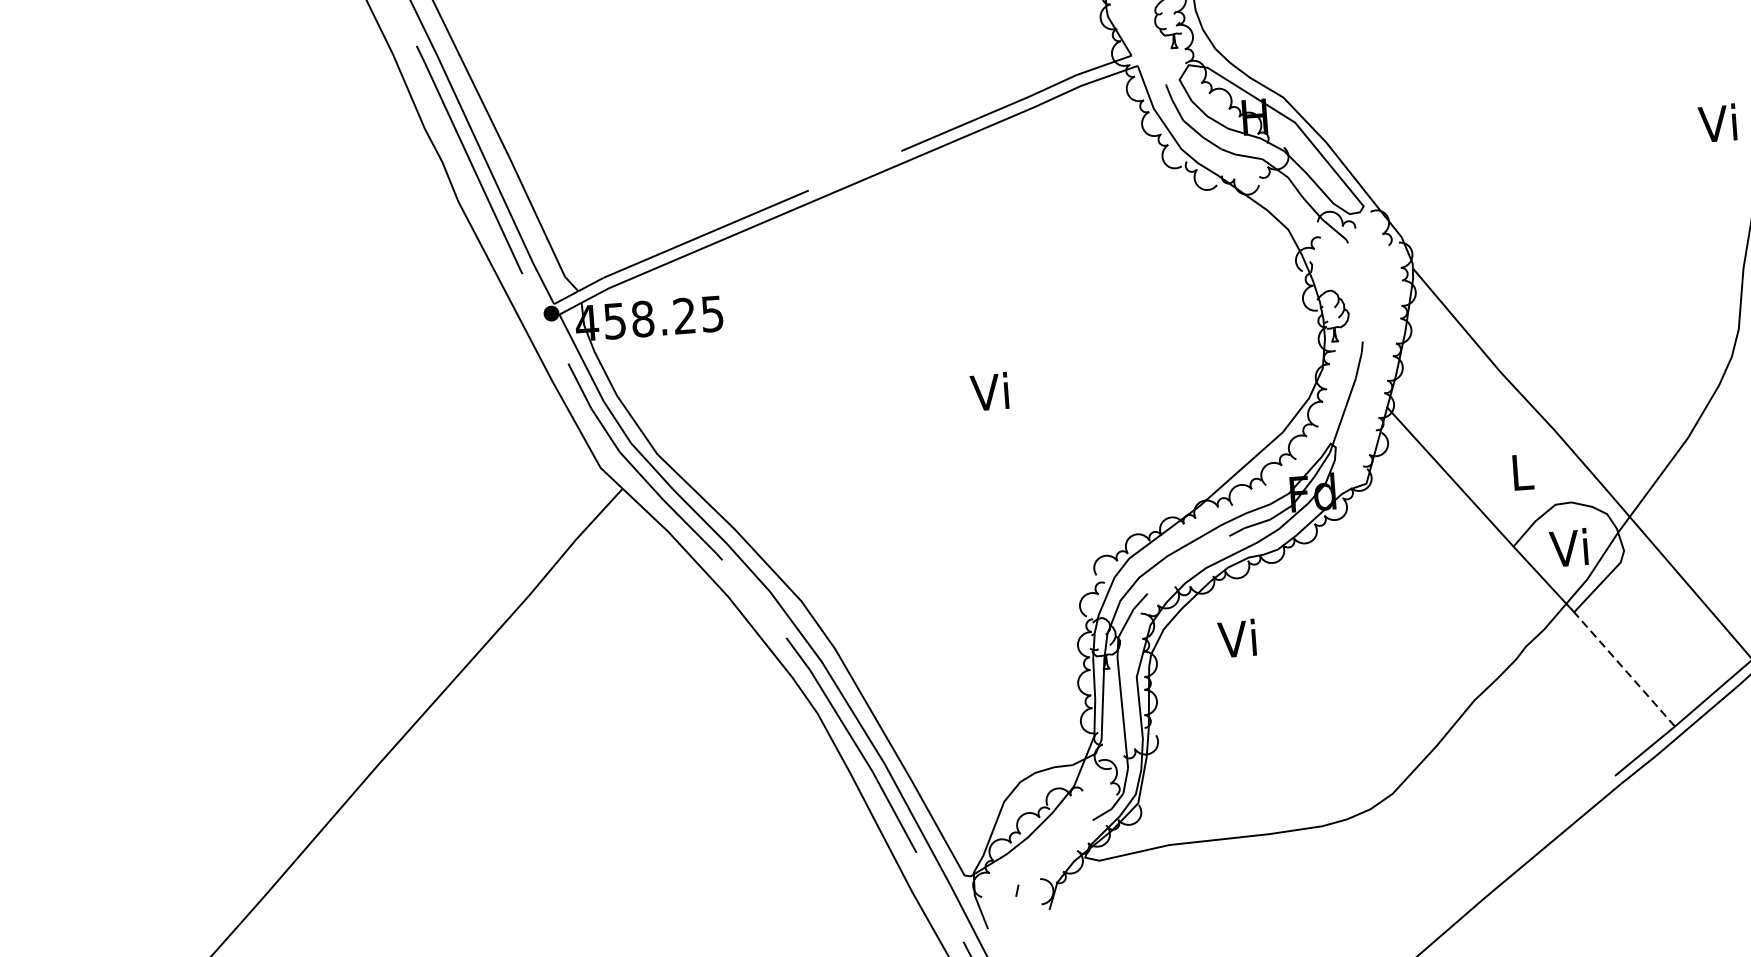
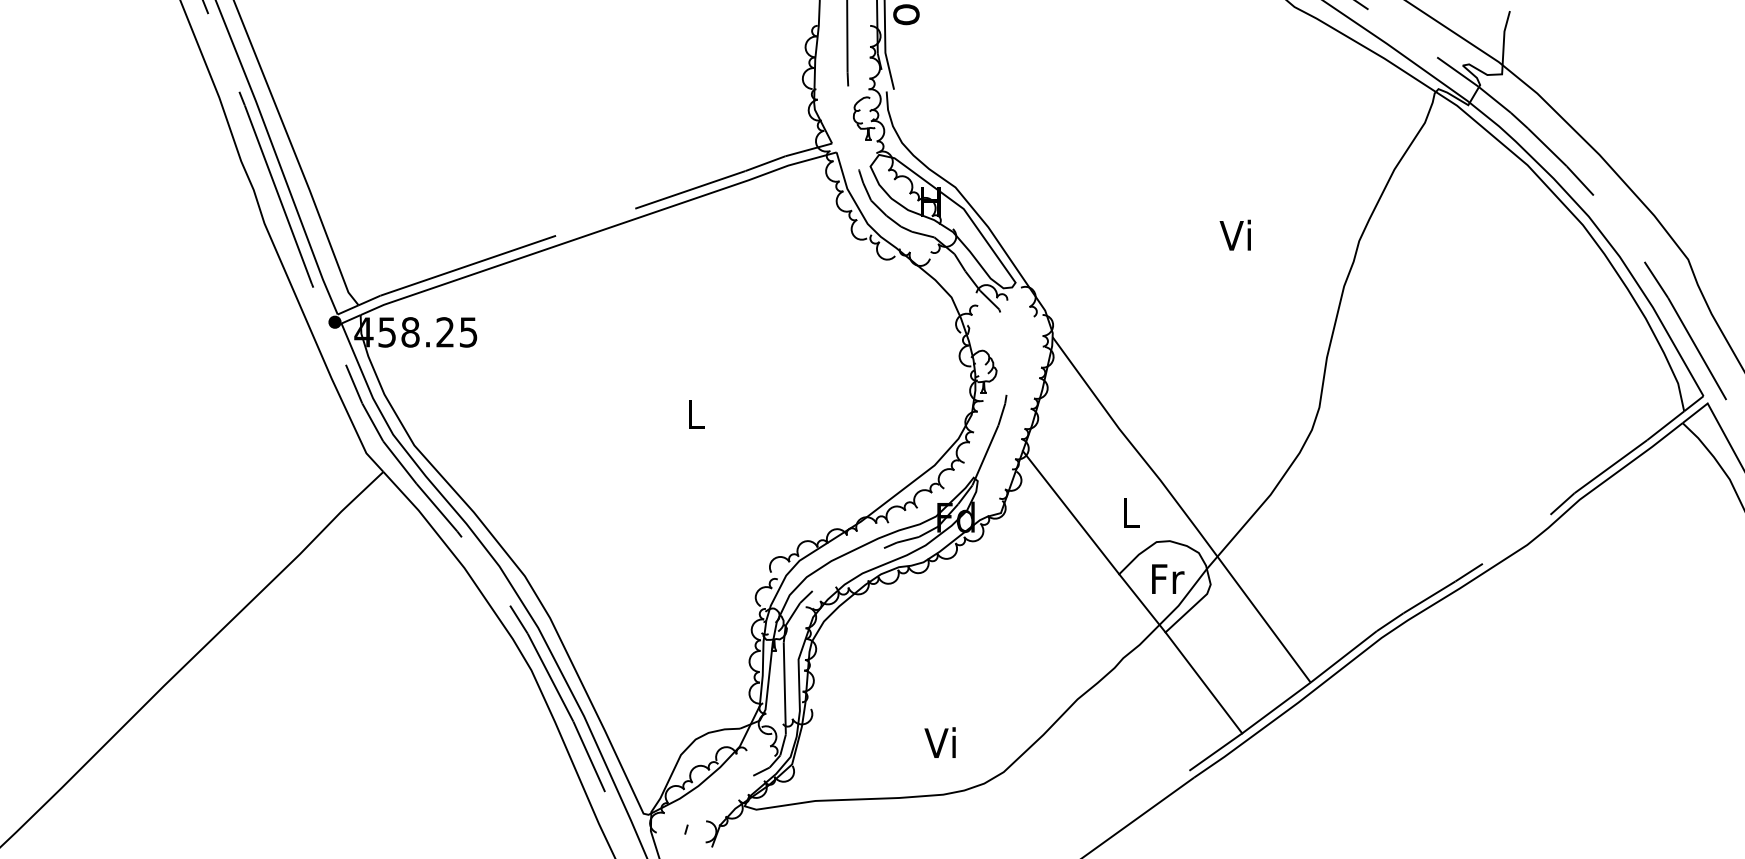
text: (1716, 122) -> (1234, 234), moved
text: (989, 391) -> (693, 413), Vi -> L
text: (1570, 547) -> (1166, 578), Vi -> Fr
text: (1236, 638) -> (939, 742), moved
line: (1624, 668) -> (1203, 682), dashed -> solid

